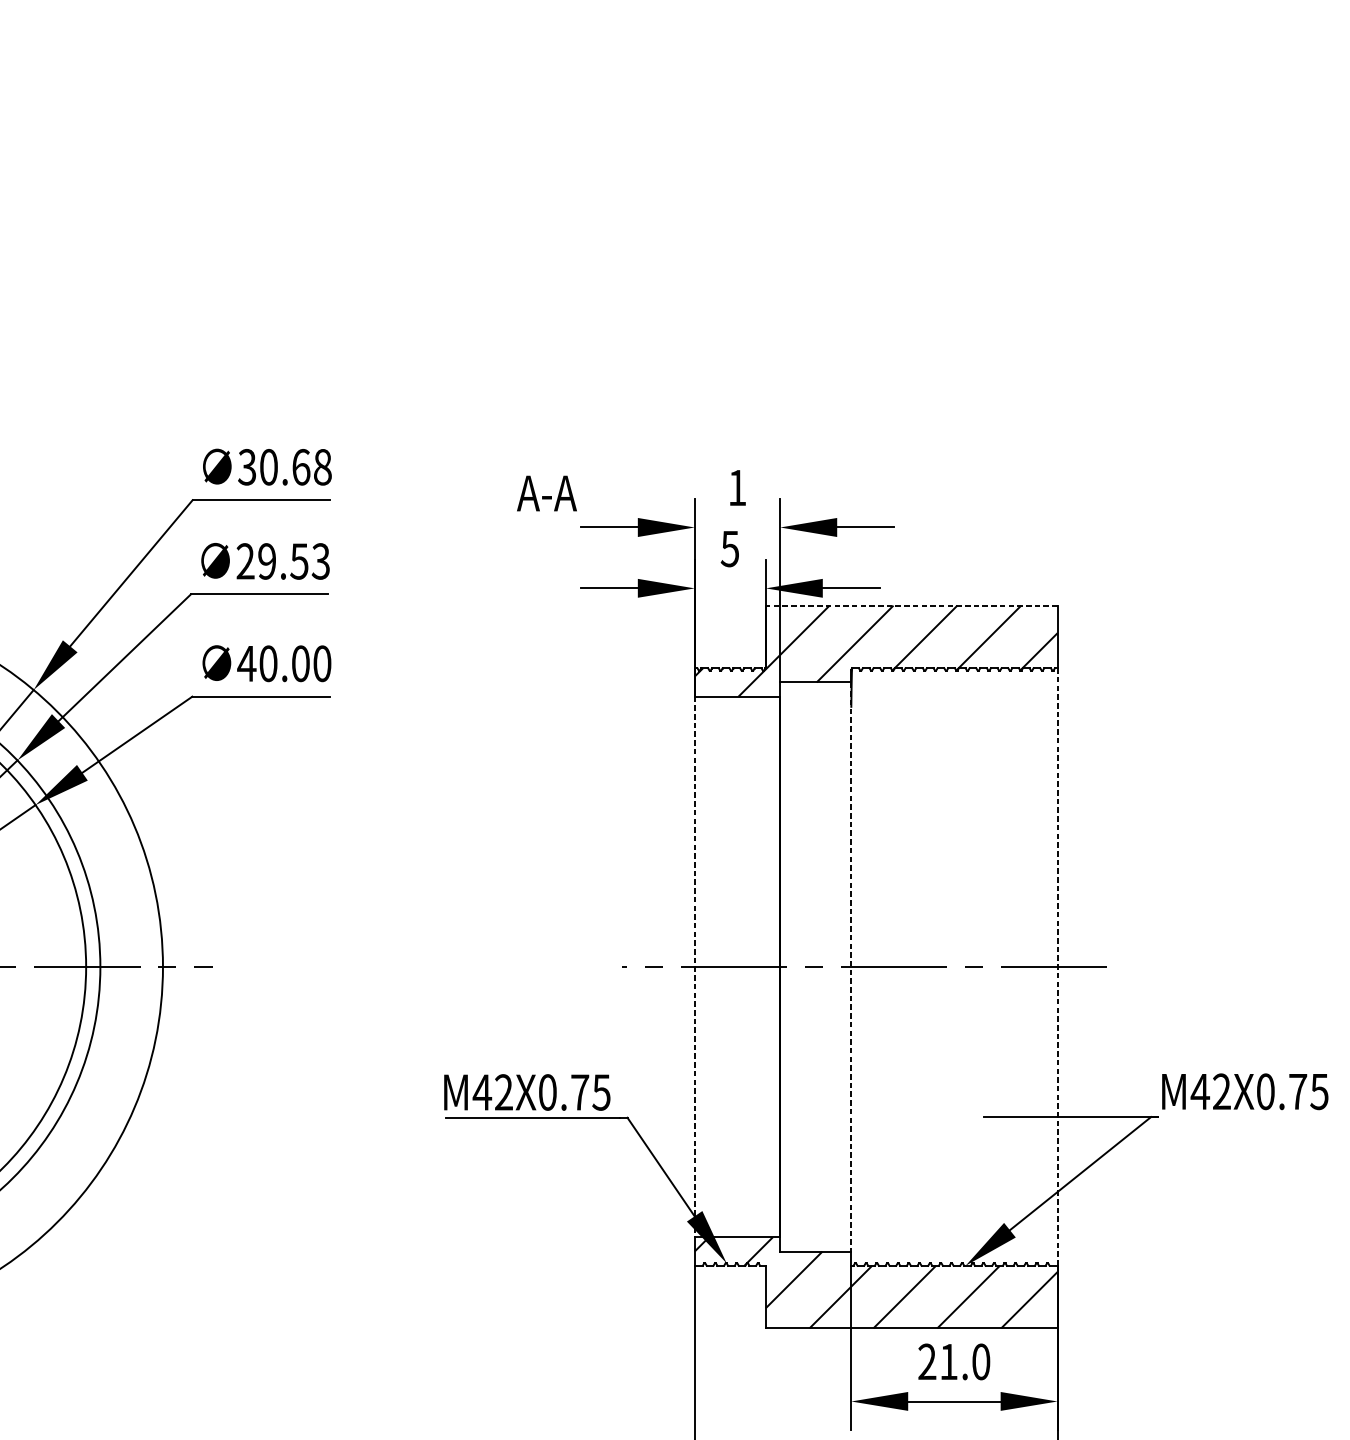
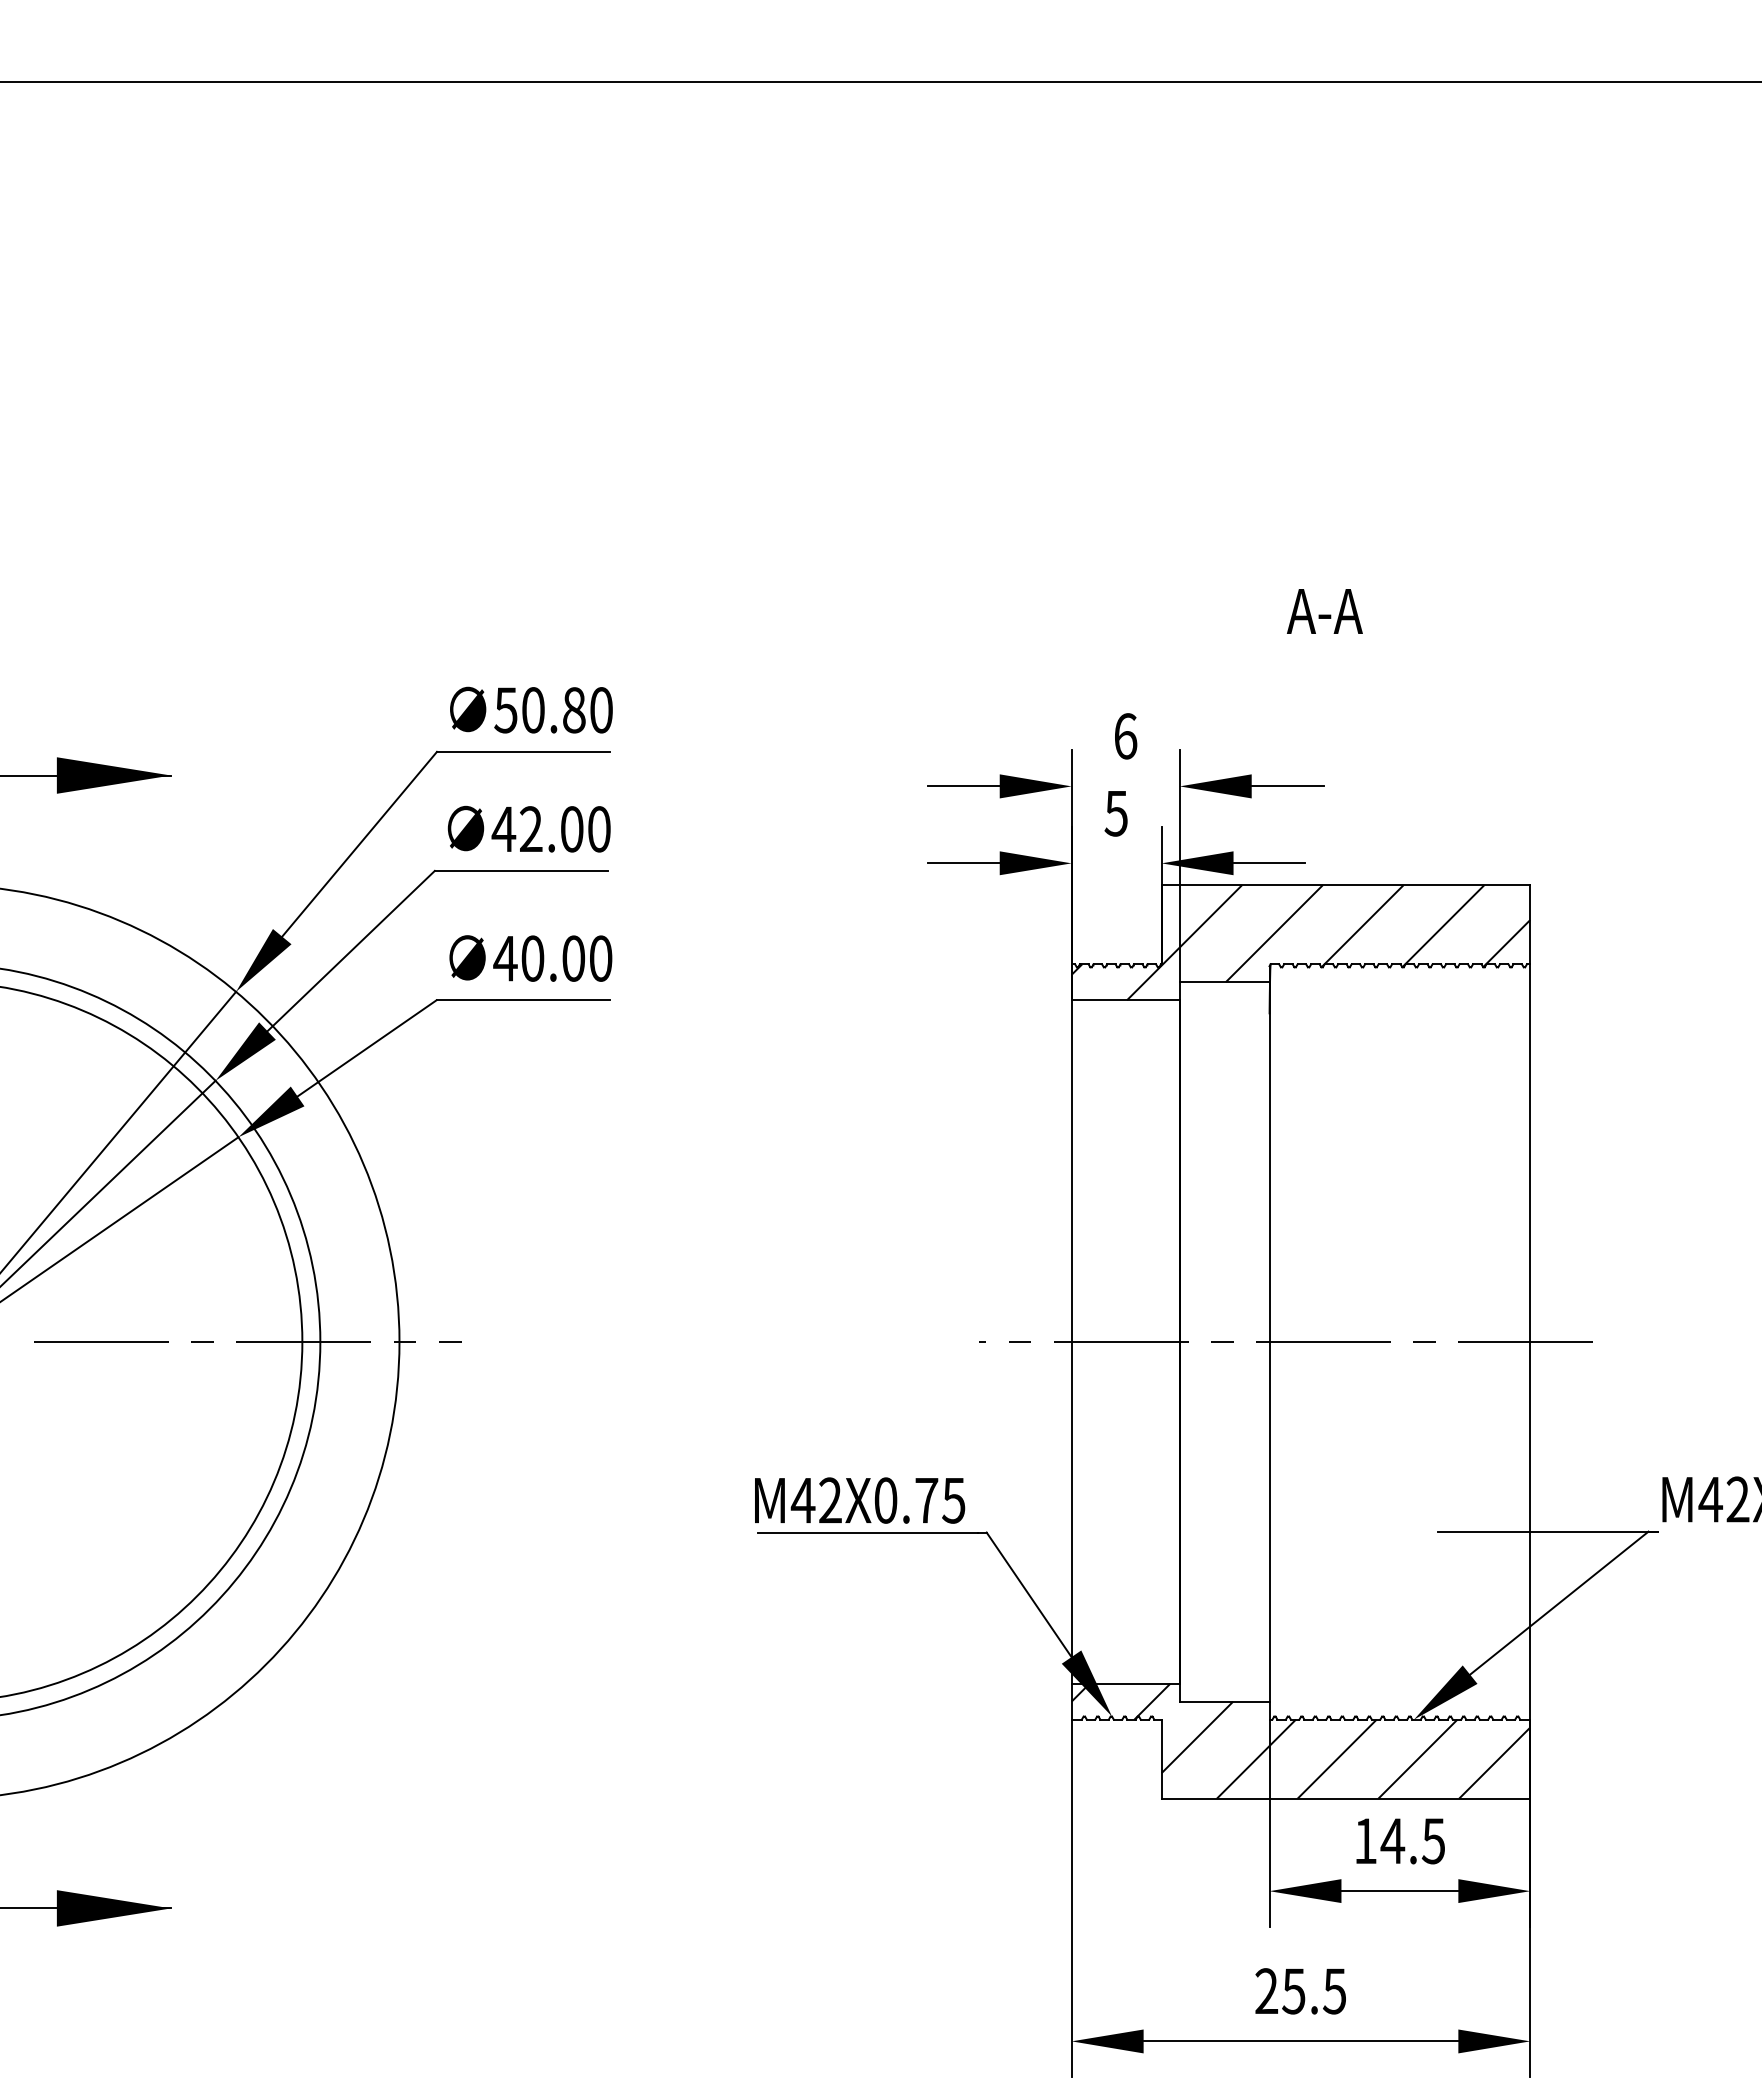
text: (284, 467) -> (553, 710), 30.68 -> 50.80
text: (738, 488) -> (1126, 736), 1 -> 6
text: (546, 493) -> (1324, 611), moved
text: (282, 561) -> (550, 829), 29.53 -> 42.00
line: (911, 605) -> (1345, 885), dashed -> solid
line: (694, 966) -> (1071, 1341), dashed -> solid
line: (851, 966) -> (1269, 1341), dashed -> solid
line: (1057, 966) -> (1530, 1341), dashed -> solid
text: (954, 1362) -> (1399, 1841), 21.0 -> 14.5

